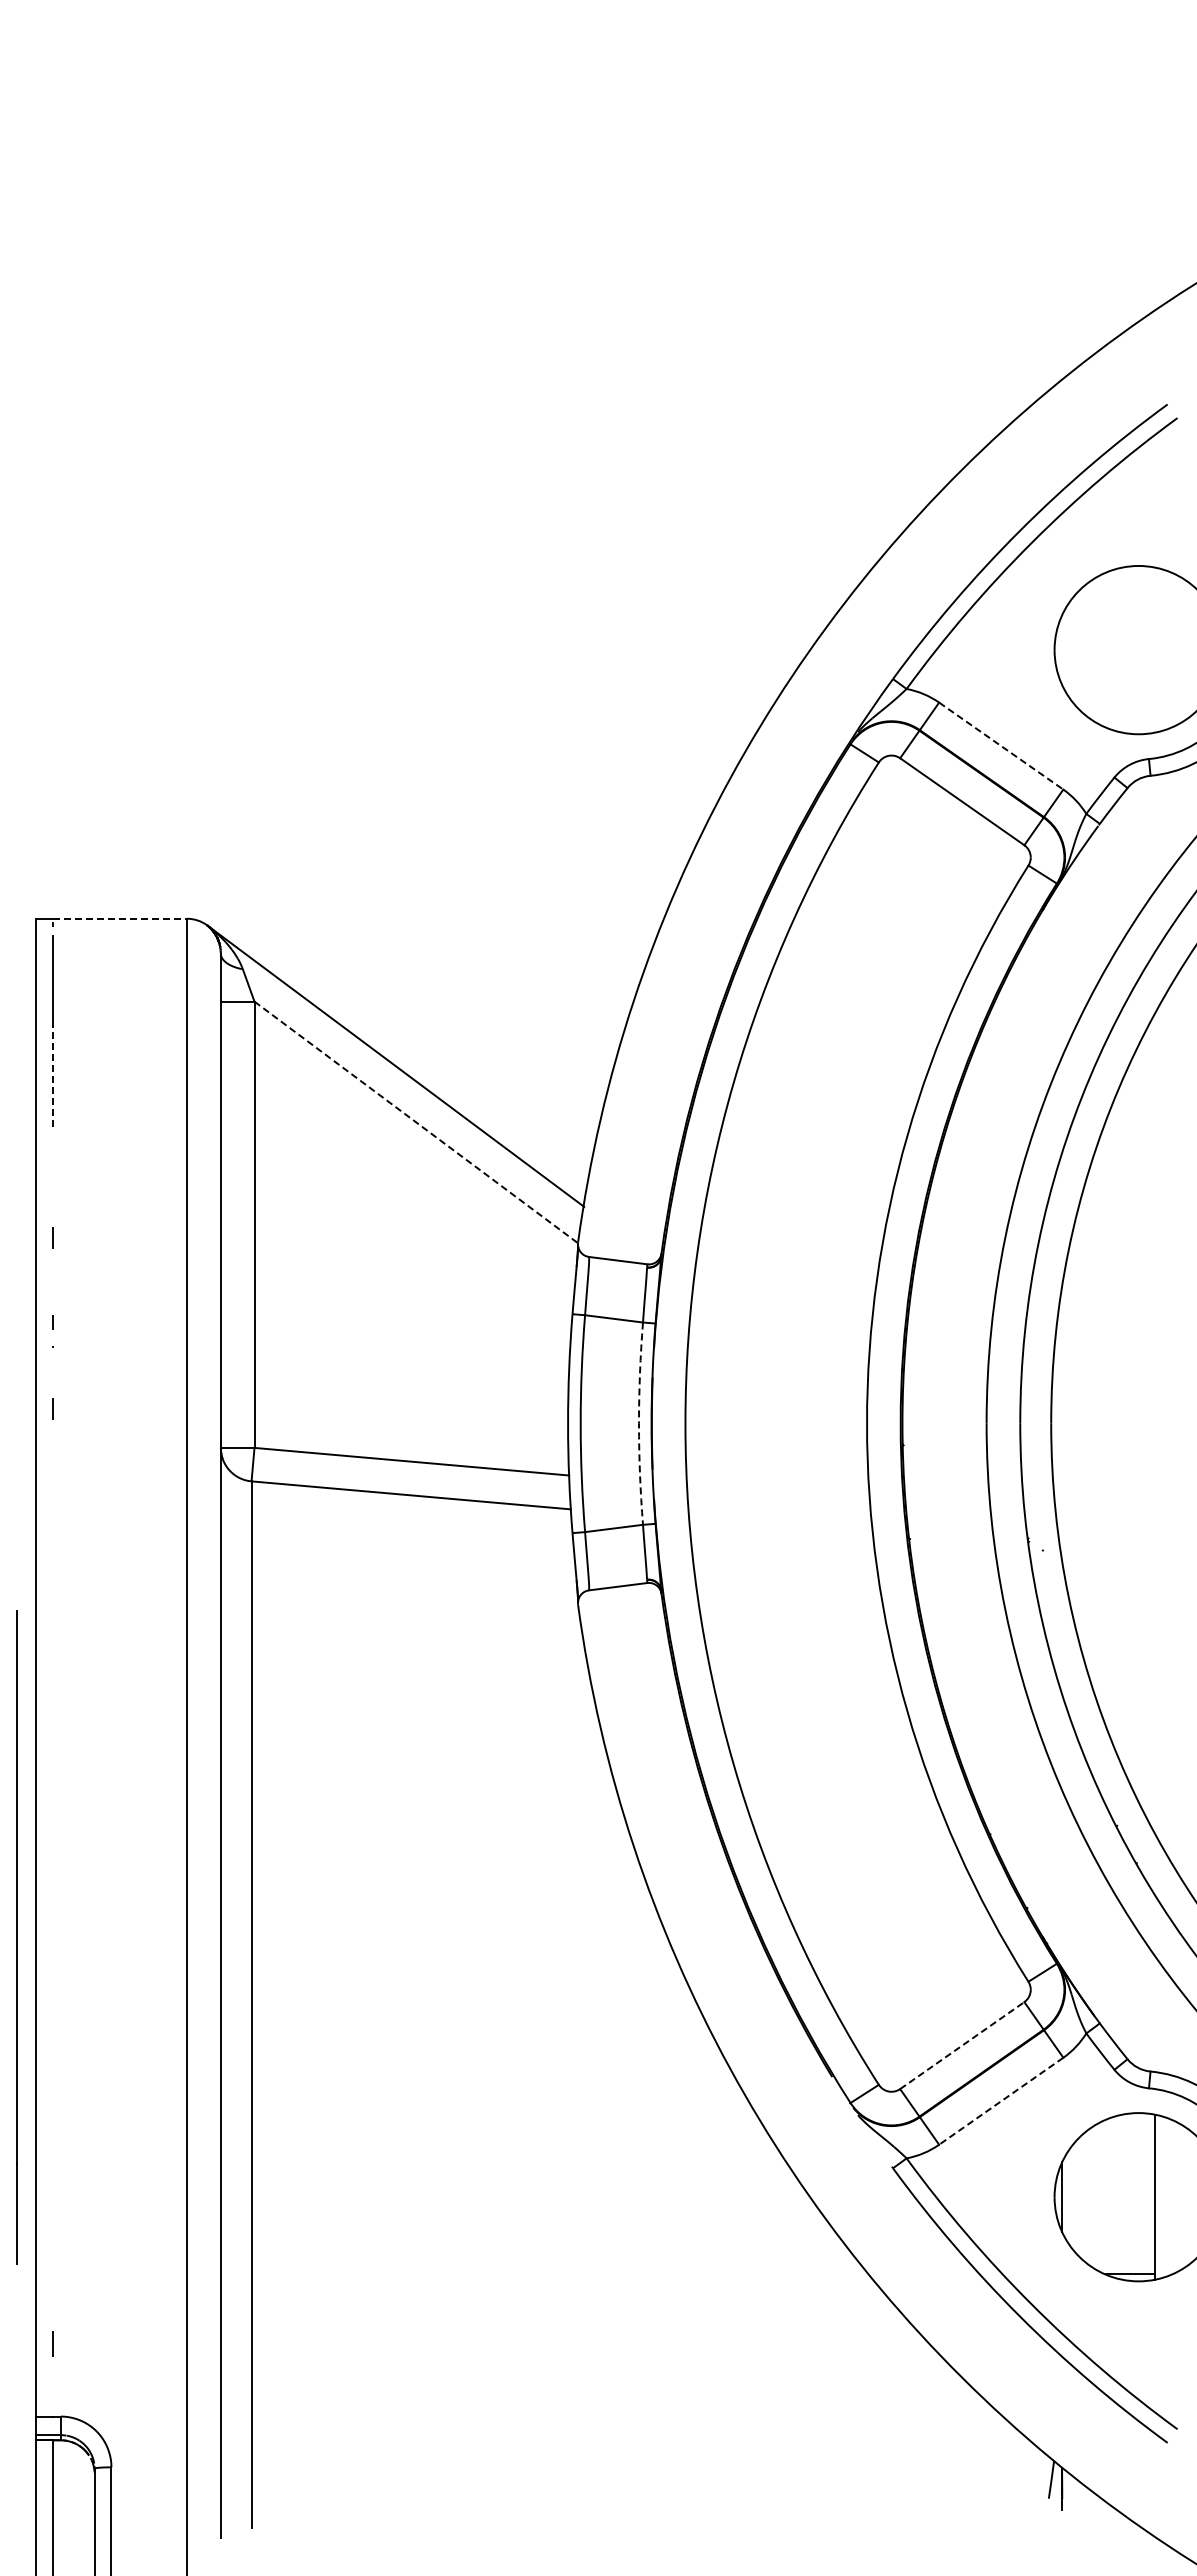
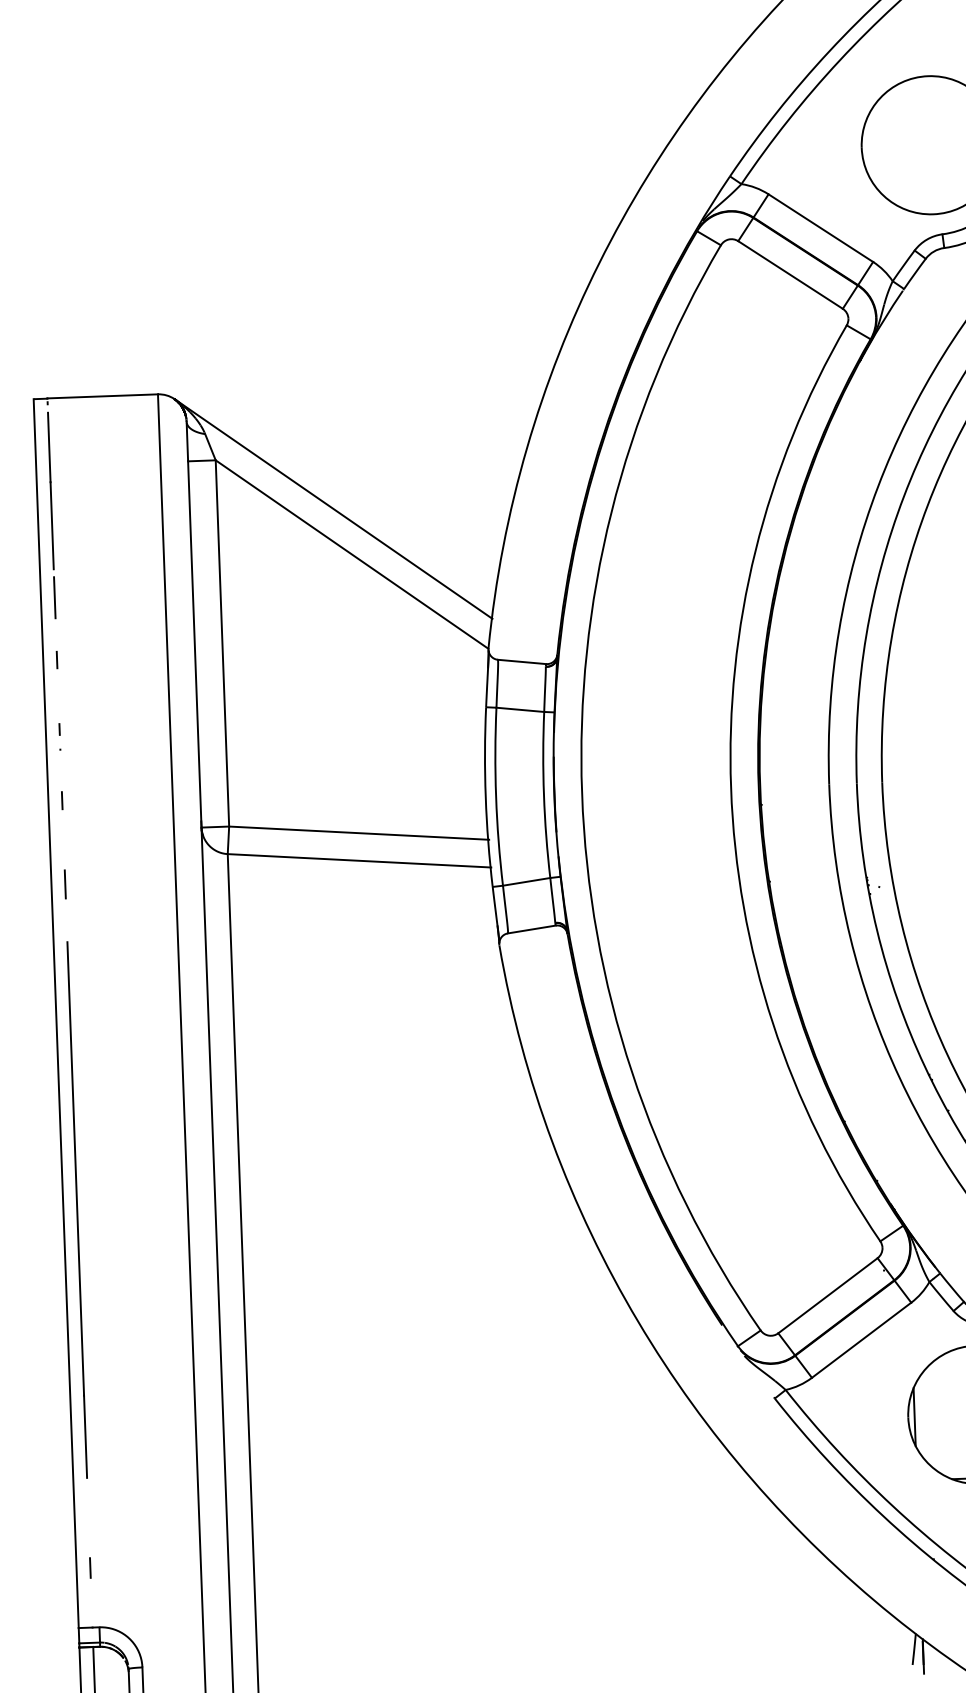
line: (1001, 746) -> (821, 228), dashed -> solid
line: (120, 918) -> (103, 396), dashed -> solid
line: (52, 1074) -> (52, 526), dashed -> solid
line: (416, 1122) -> (352, 554), dashed -> solid
line: (52, 1161) -> (54, 597), added
arc: (639, 1423) -> (544, 794), dashed -> solid
line: (52, 1510) -> (65, 884), added
line: (16, 1937) -> (77, 1209), moved
line: (962, 2045) -> (828, 1295), dashed -> solid
line: (1001, 2101) -> (861, 1340), dashed -> solid

